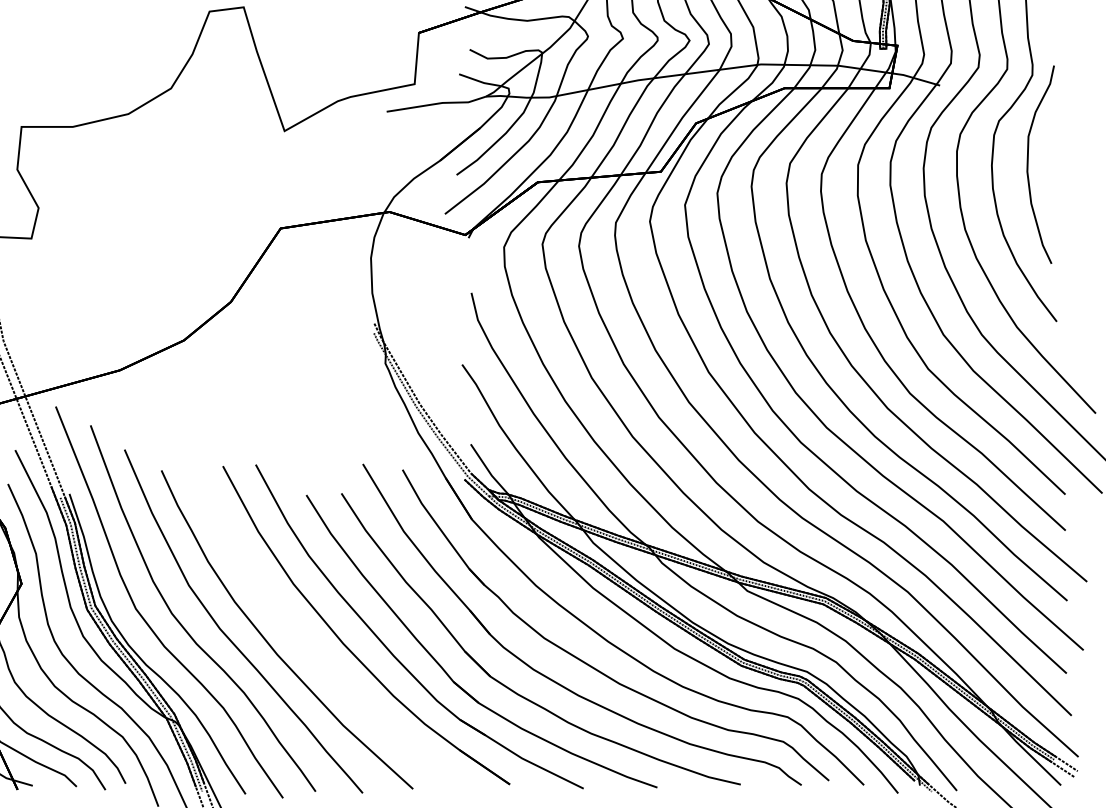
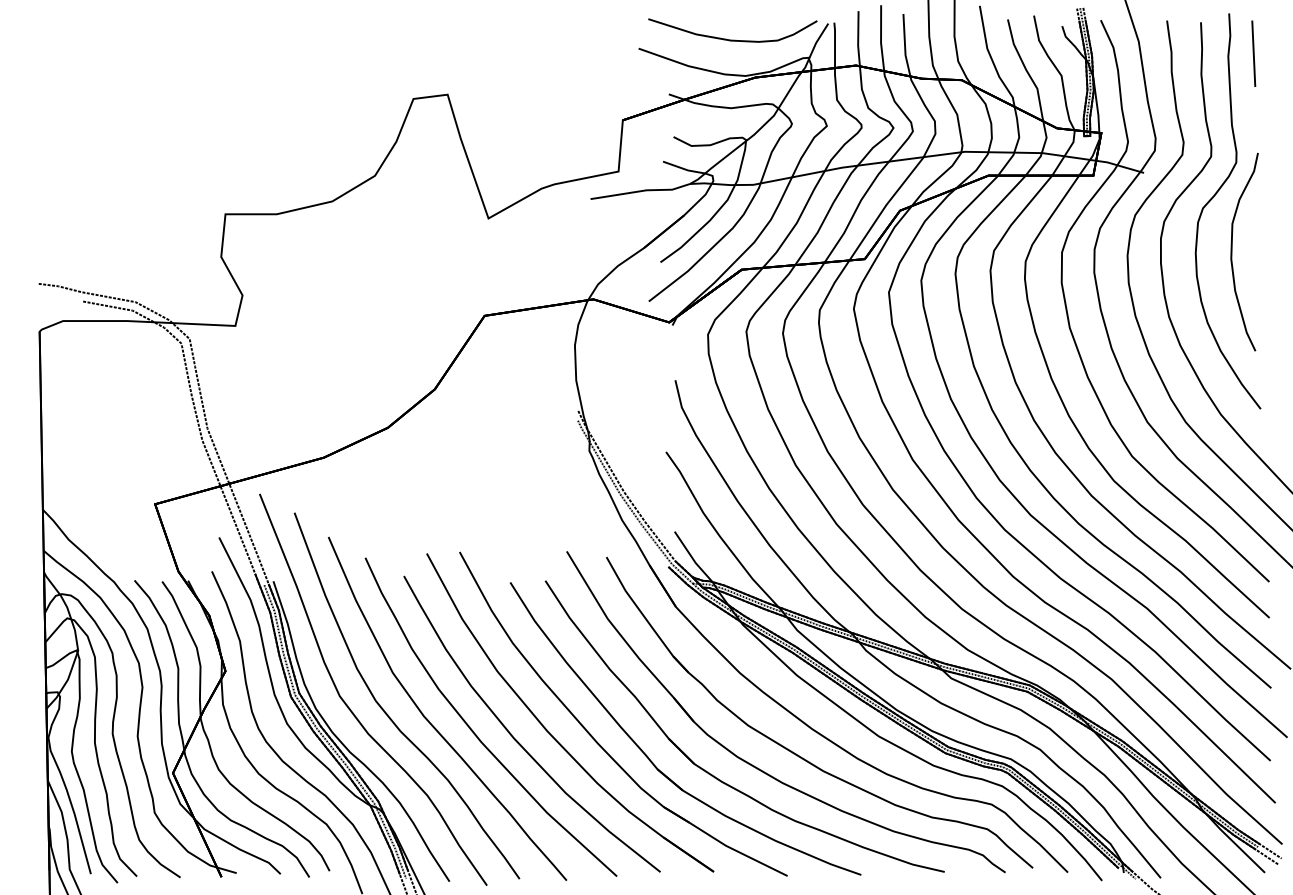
part: (311, 651) -> (515, 738), added

